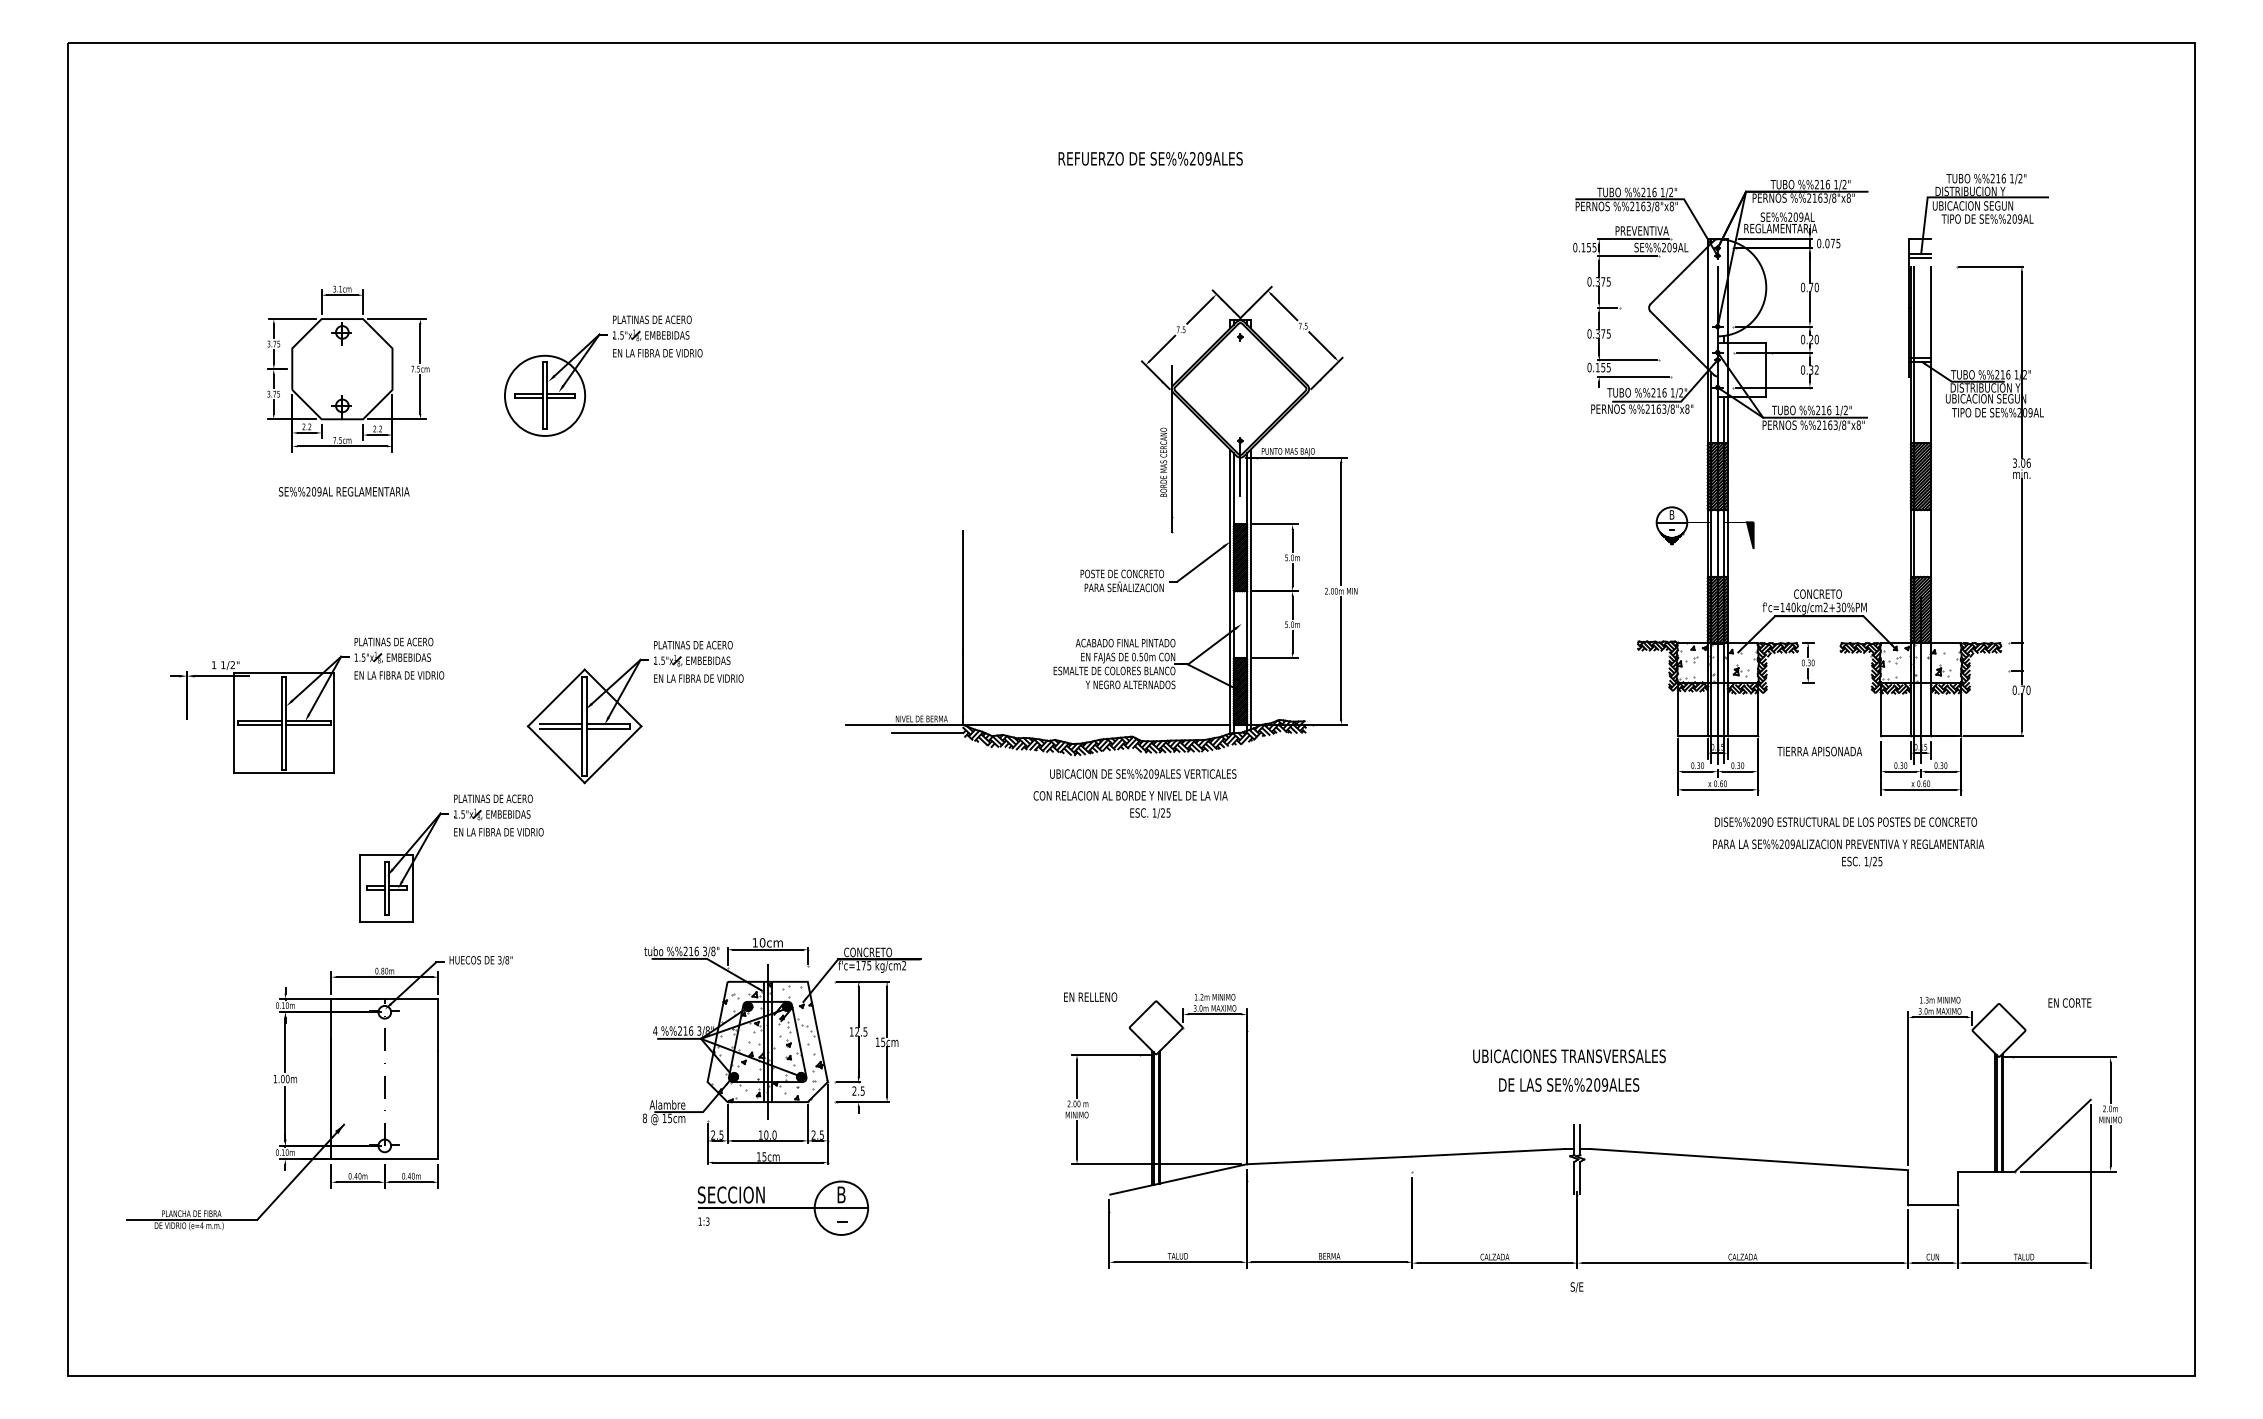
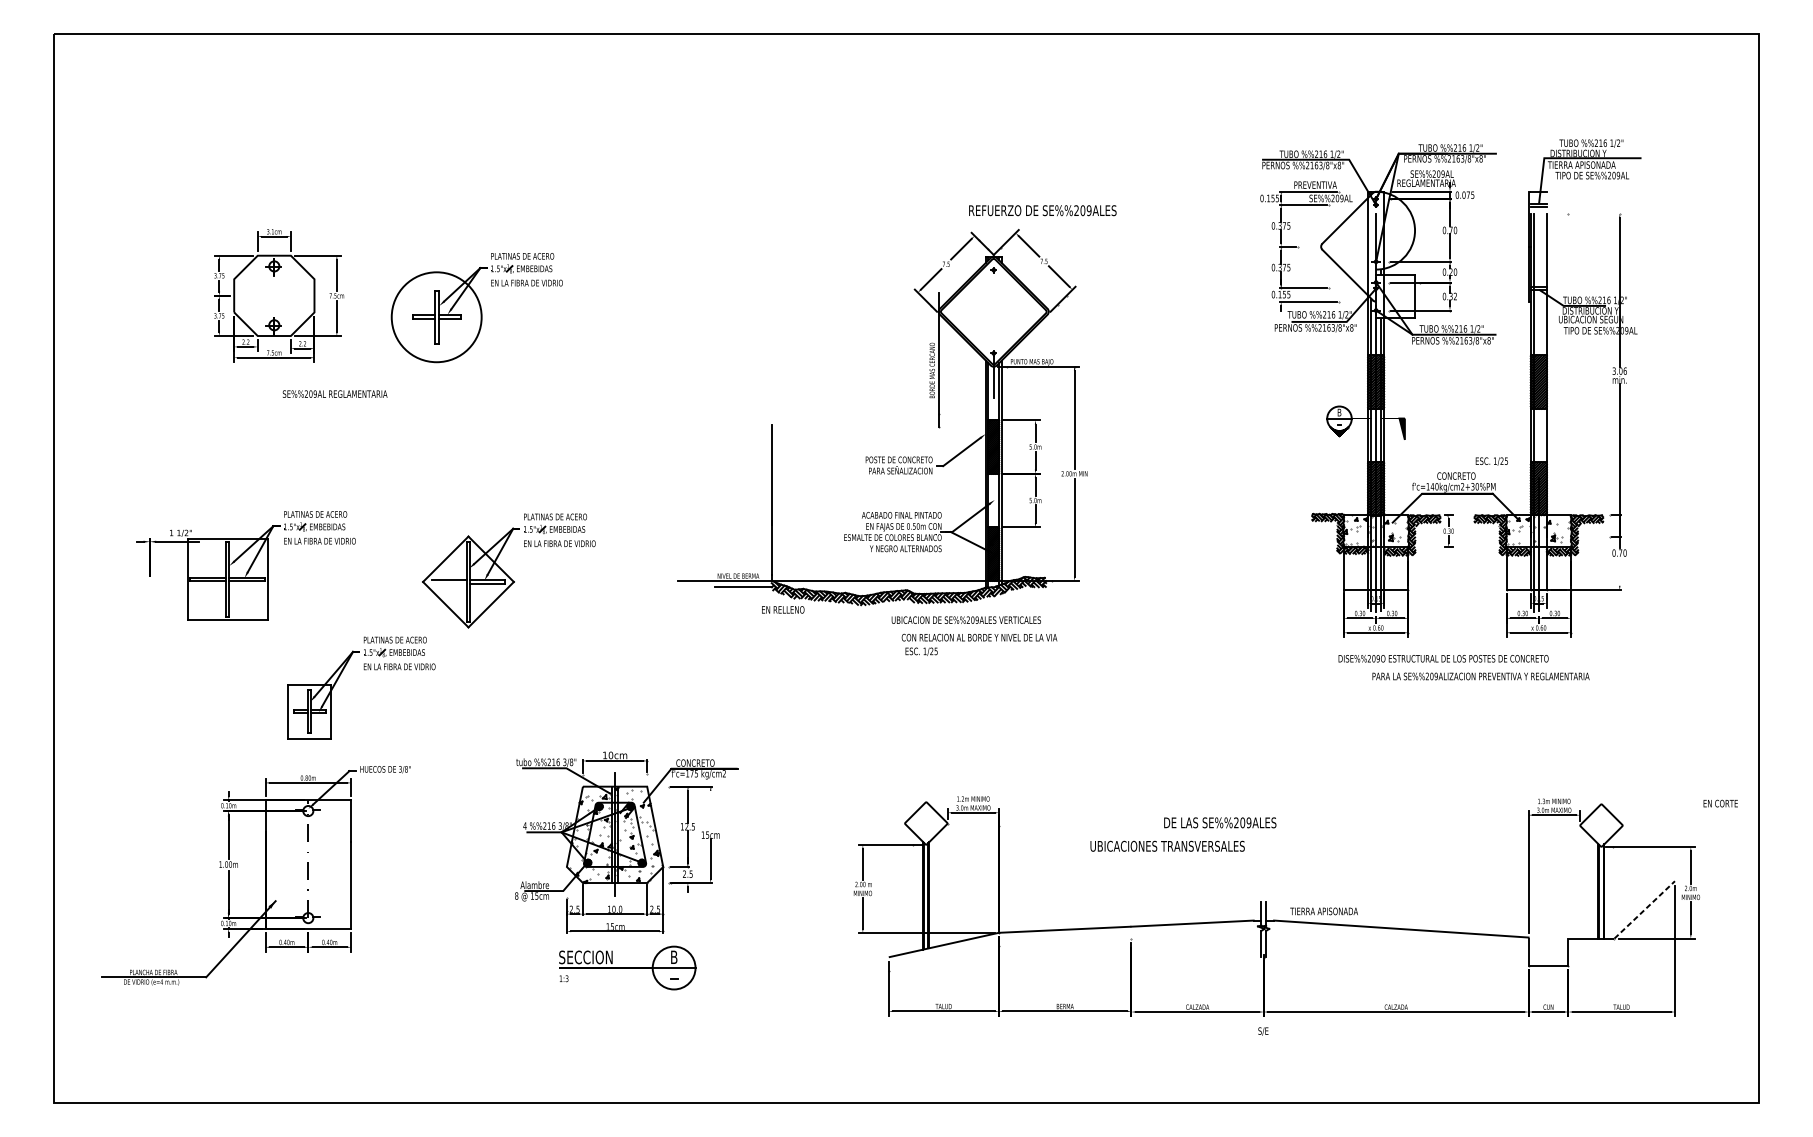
text: (1150, 158) -> (1042, 210), moved
text: (1974, 205) -> (1581, 164), UBICACION SEGUN -> TIERRA APISONADA
line: (1991, 267) -> (1595, 214), removed
circle: (544, 395) -> (436, 316), size x1.4
text: (344, 491) -> (335, 393), moved
line: (2021, 712) -> (1619, 570), removed
line: (560, 728) -> (449, 583), removed
text: (1819, 751) -> (1323, 911), moved
text: (1143, 773) -> (966, 619), moved
text: (1130, 795) -> (979, 637), moved
text: (1845, 821) -> (1443, 658), moved
text: (1862, 861) -> (1492, 461), moved
text: (1090, 996) -> (783, 609), moved
text: (2069, 1002) -> (1720, 803), moved
line: (887, 1012) -> (711, 811), removed
text: (1569, 1056) -> (1167, 846), moved
text: (1569, 1084) -> (1220, 822), moved
line: (2053, 1135) -> (1645, 909), solid -> dashed

